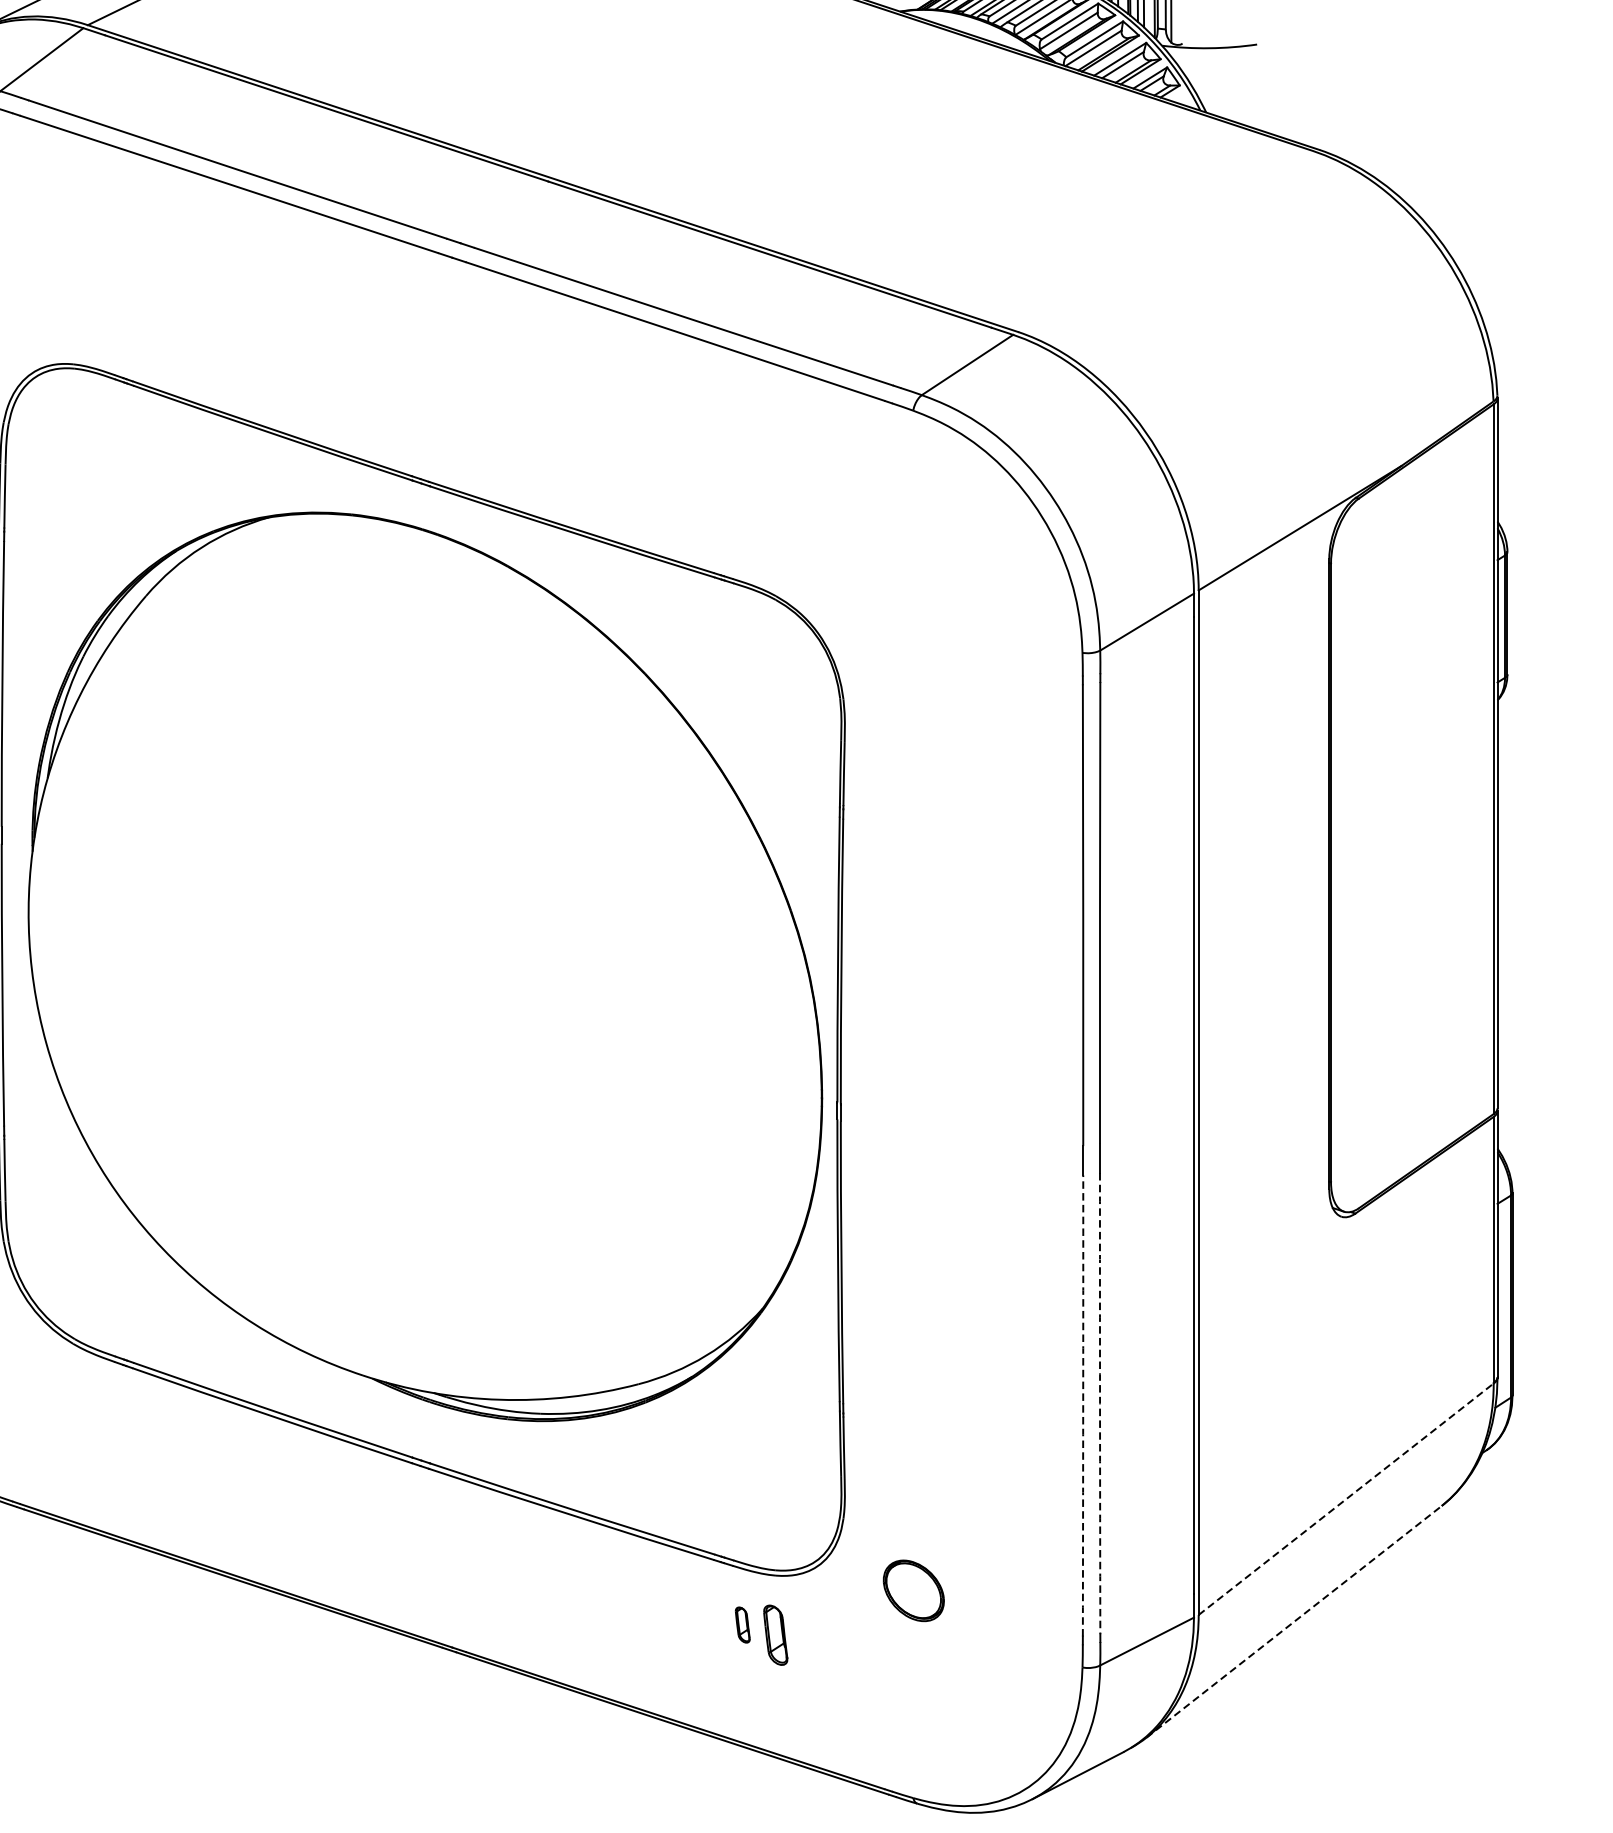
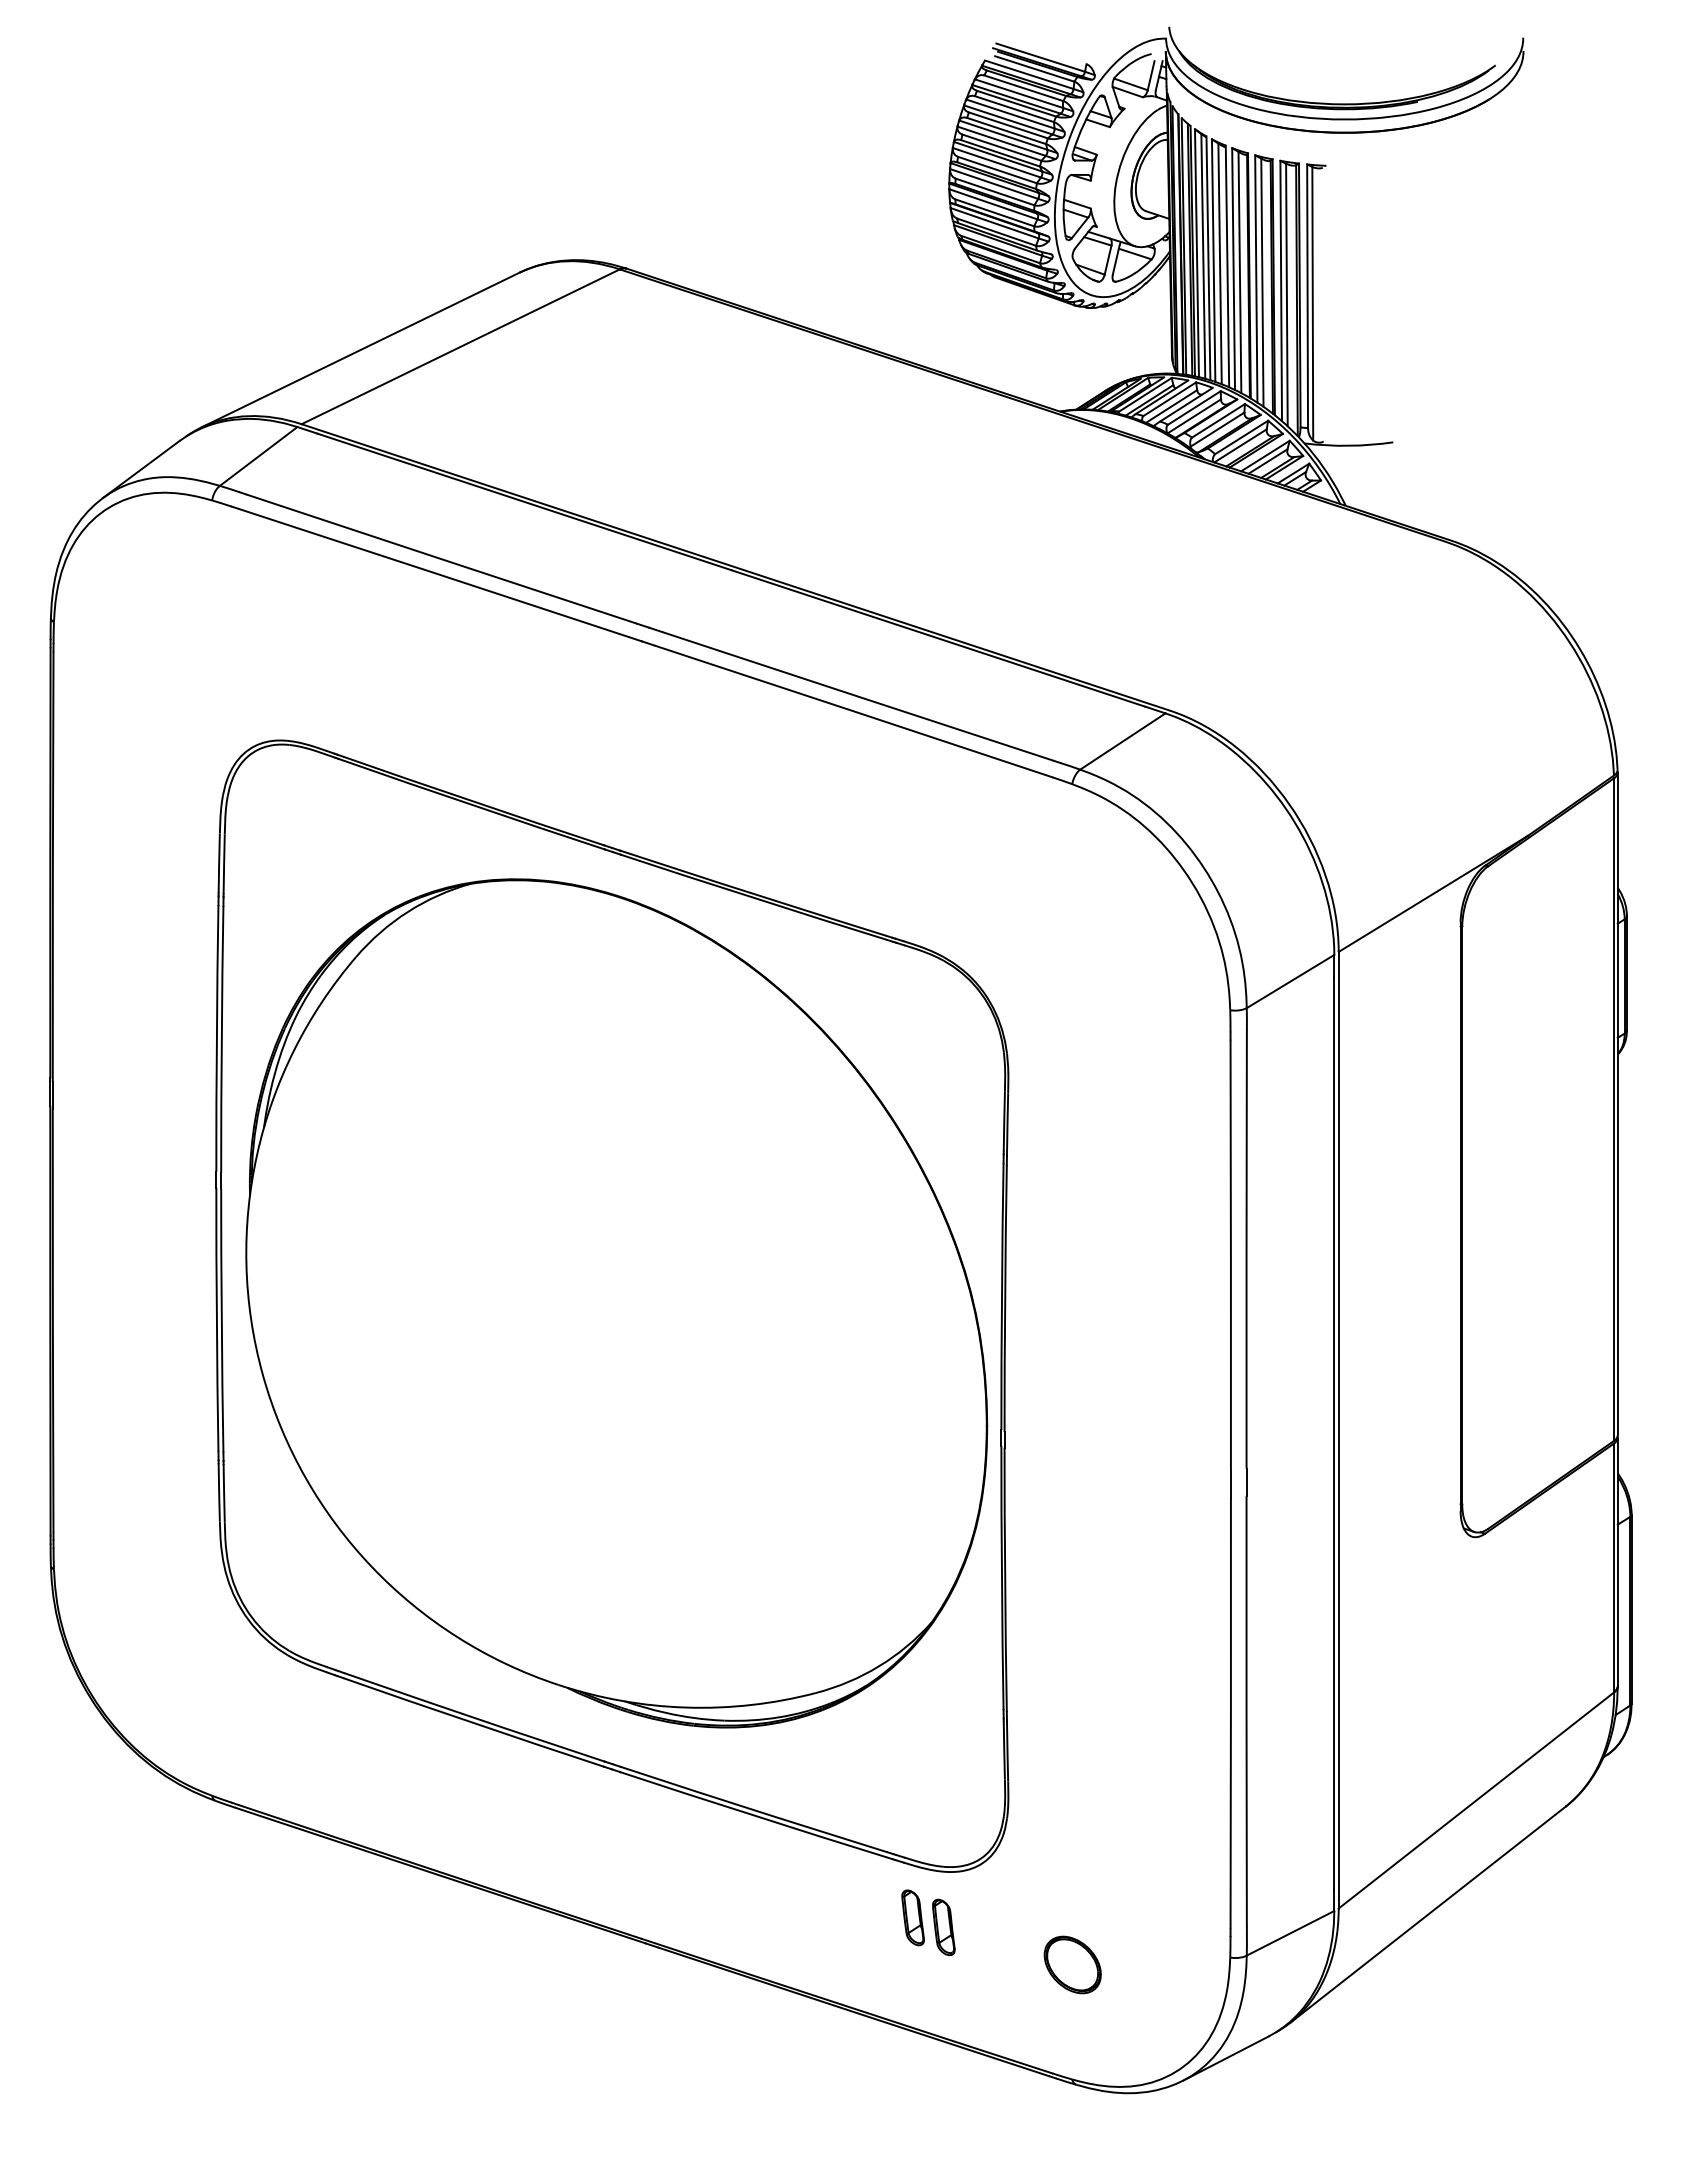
arc: (1099, 1403) -> (1246, 1711), dashed -> solid
arc: (1082, 1406) -> (1230, 1713), dashed -> solid
line: (1346, 1499) -> (1476, 1800), dashed -> solid
part: (913, 1590) -> (1072, 1964), moved
line: (1294, 1621) -> (1428, 1914), dashed -> solid
part: (742, 1624) -> (912, 1917), size x1.67

